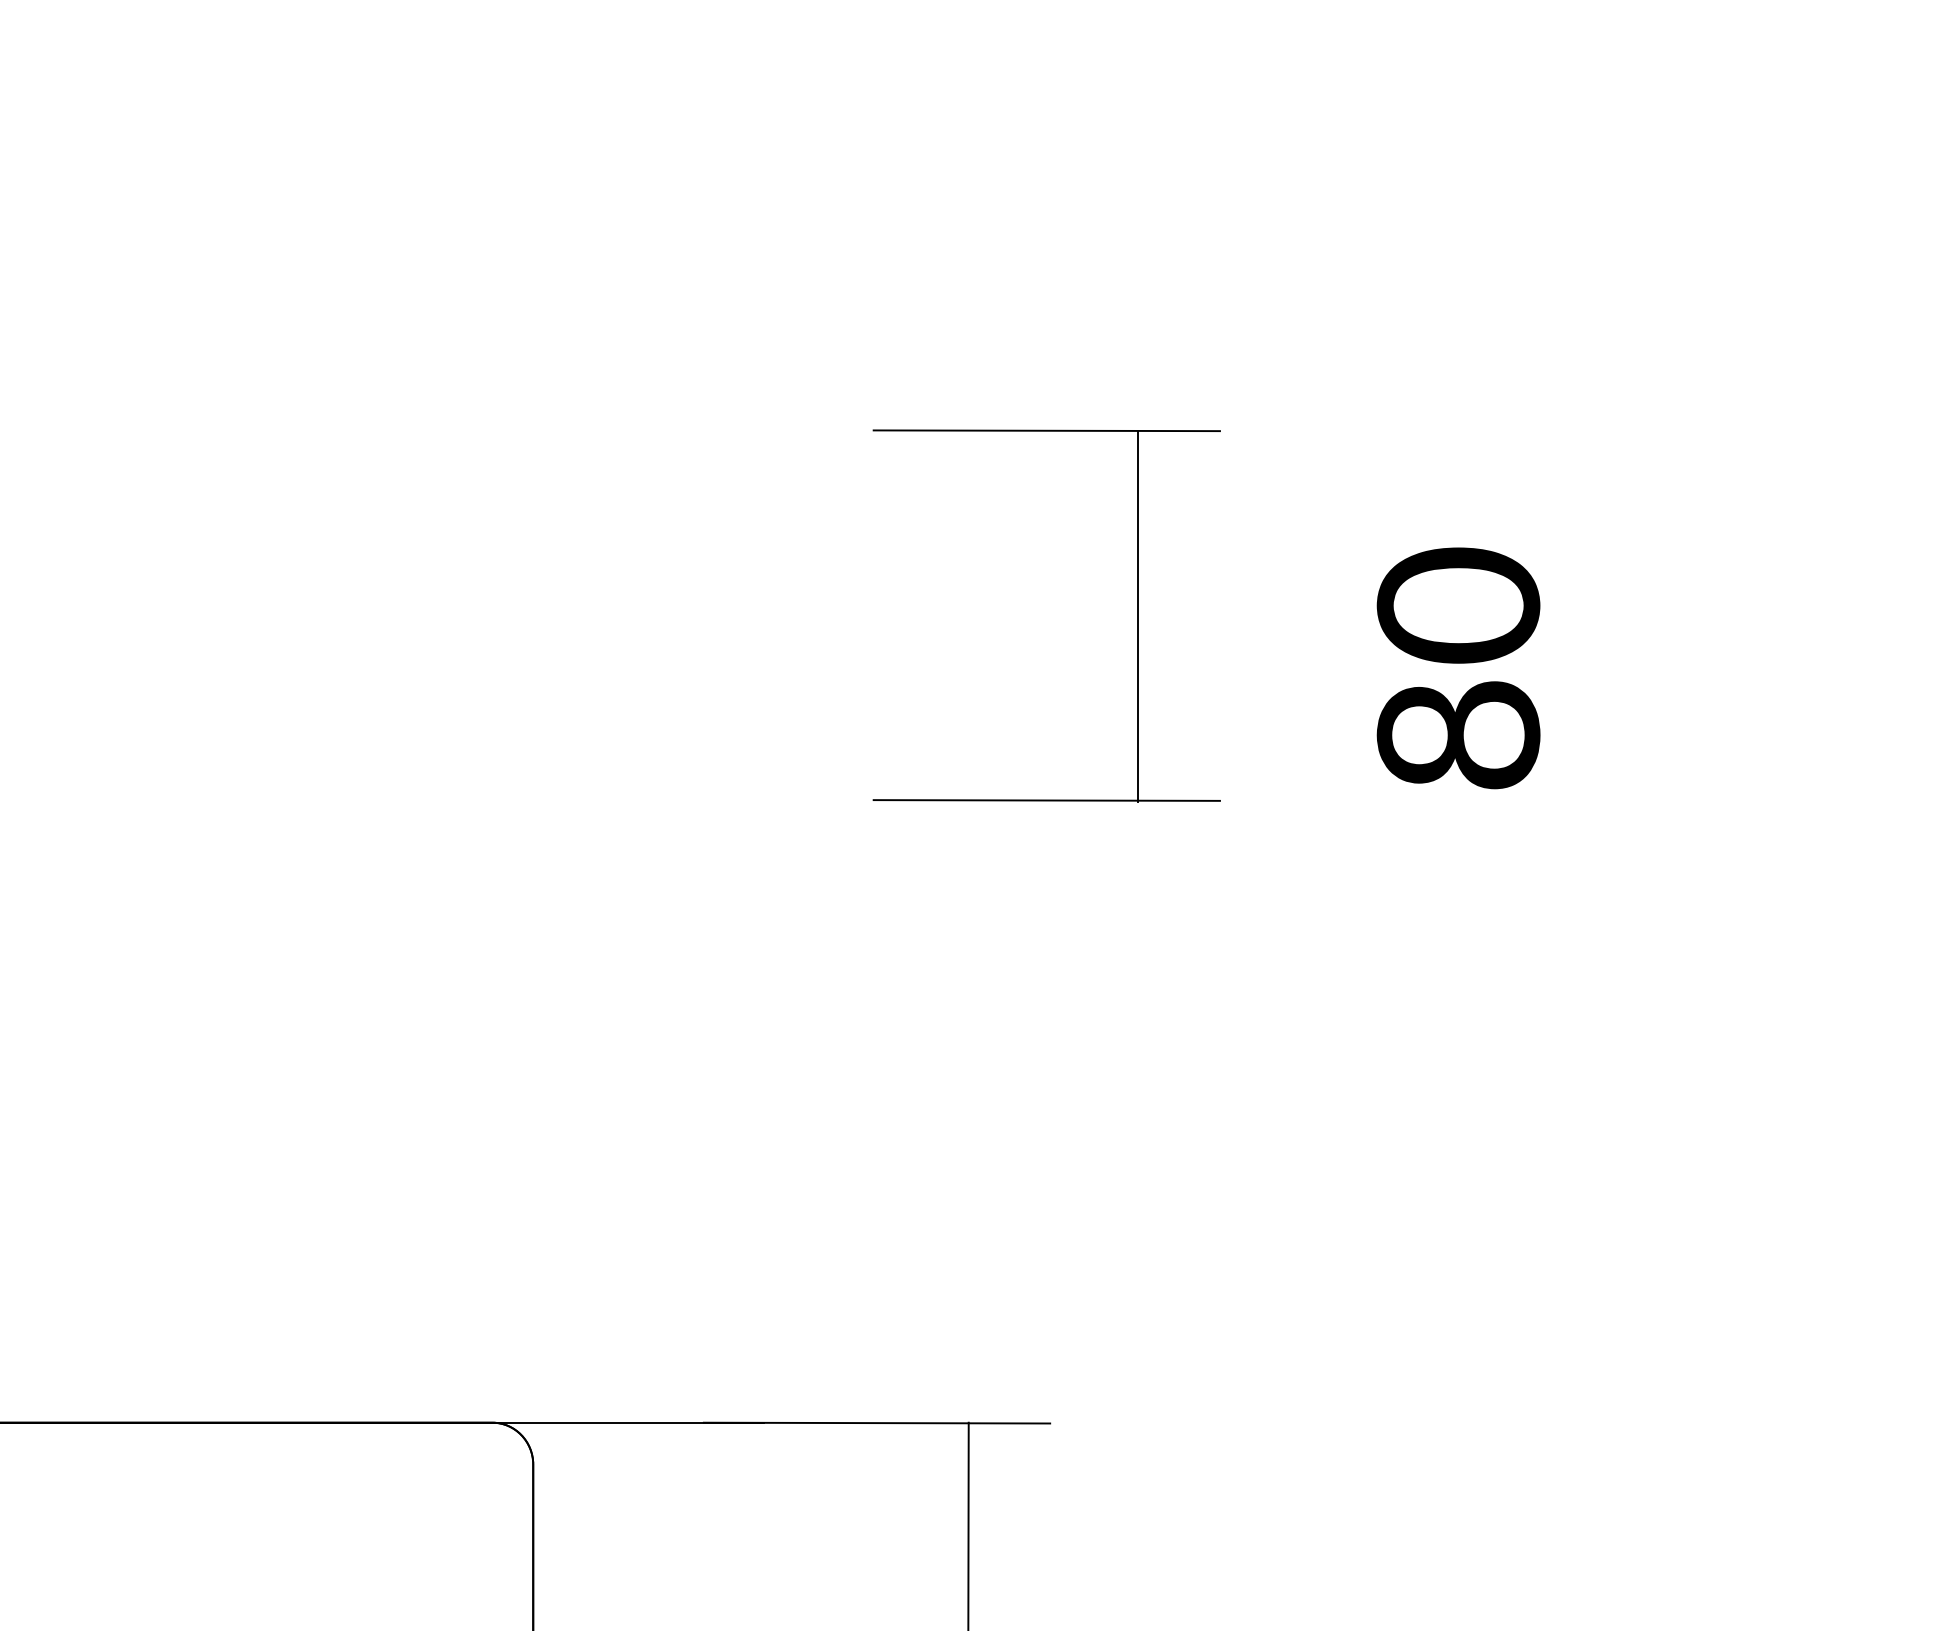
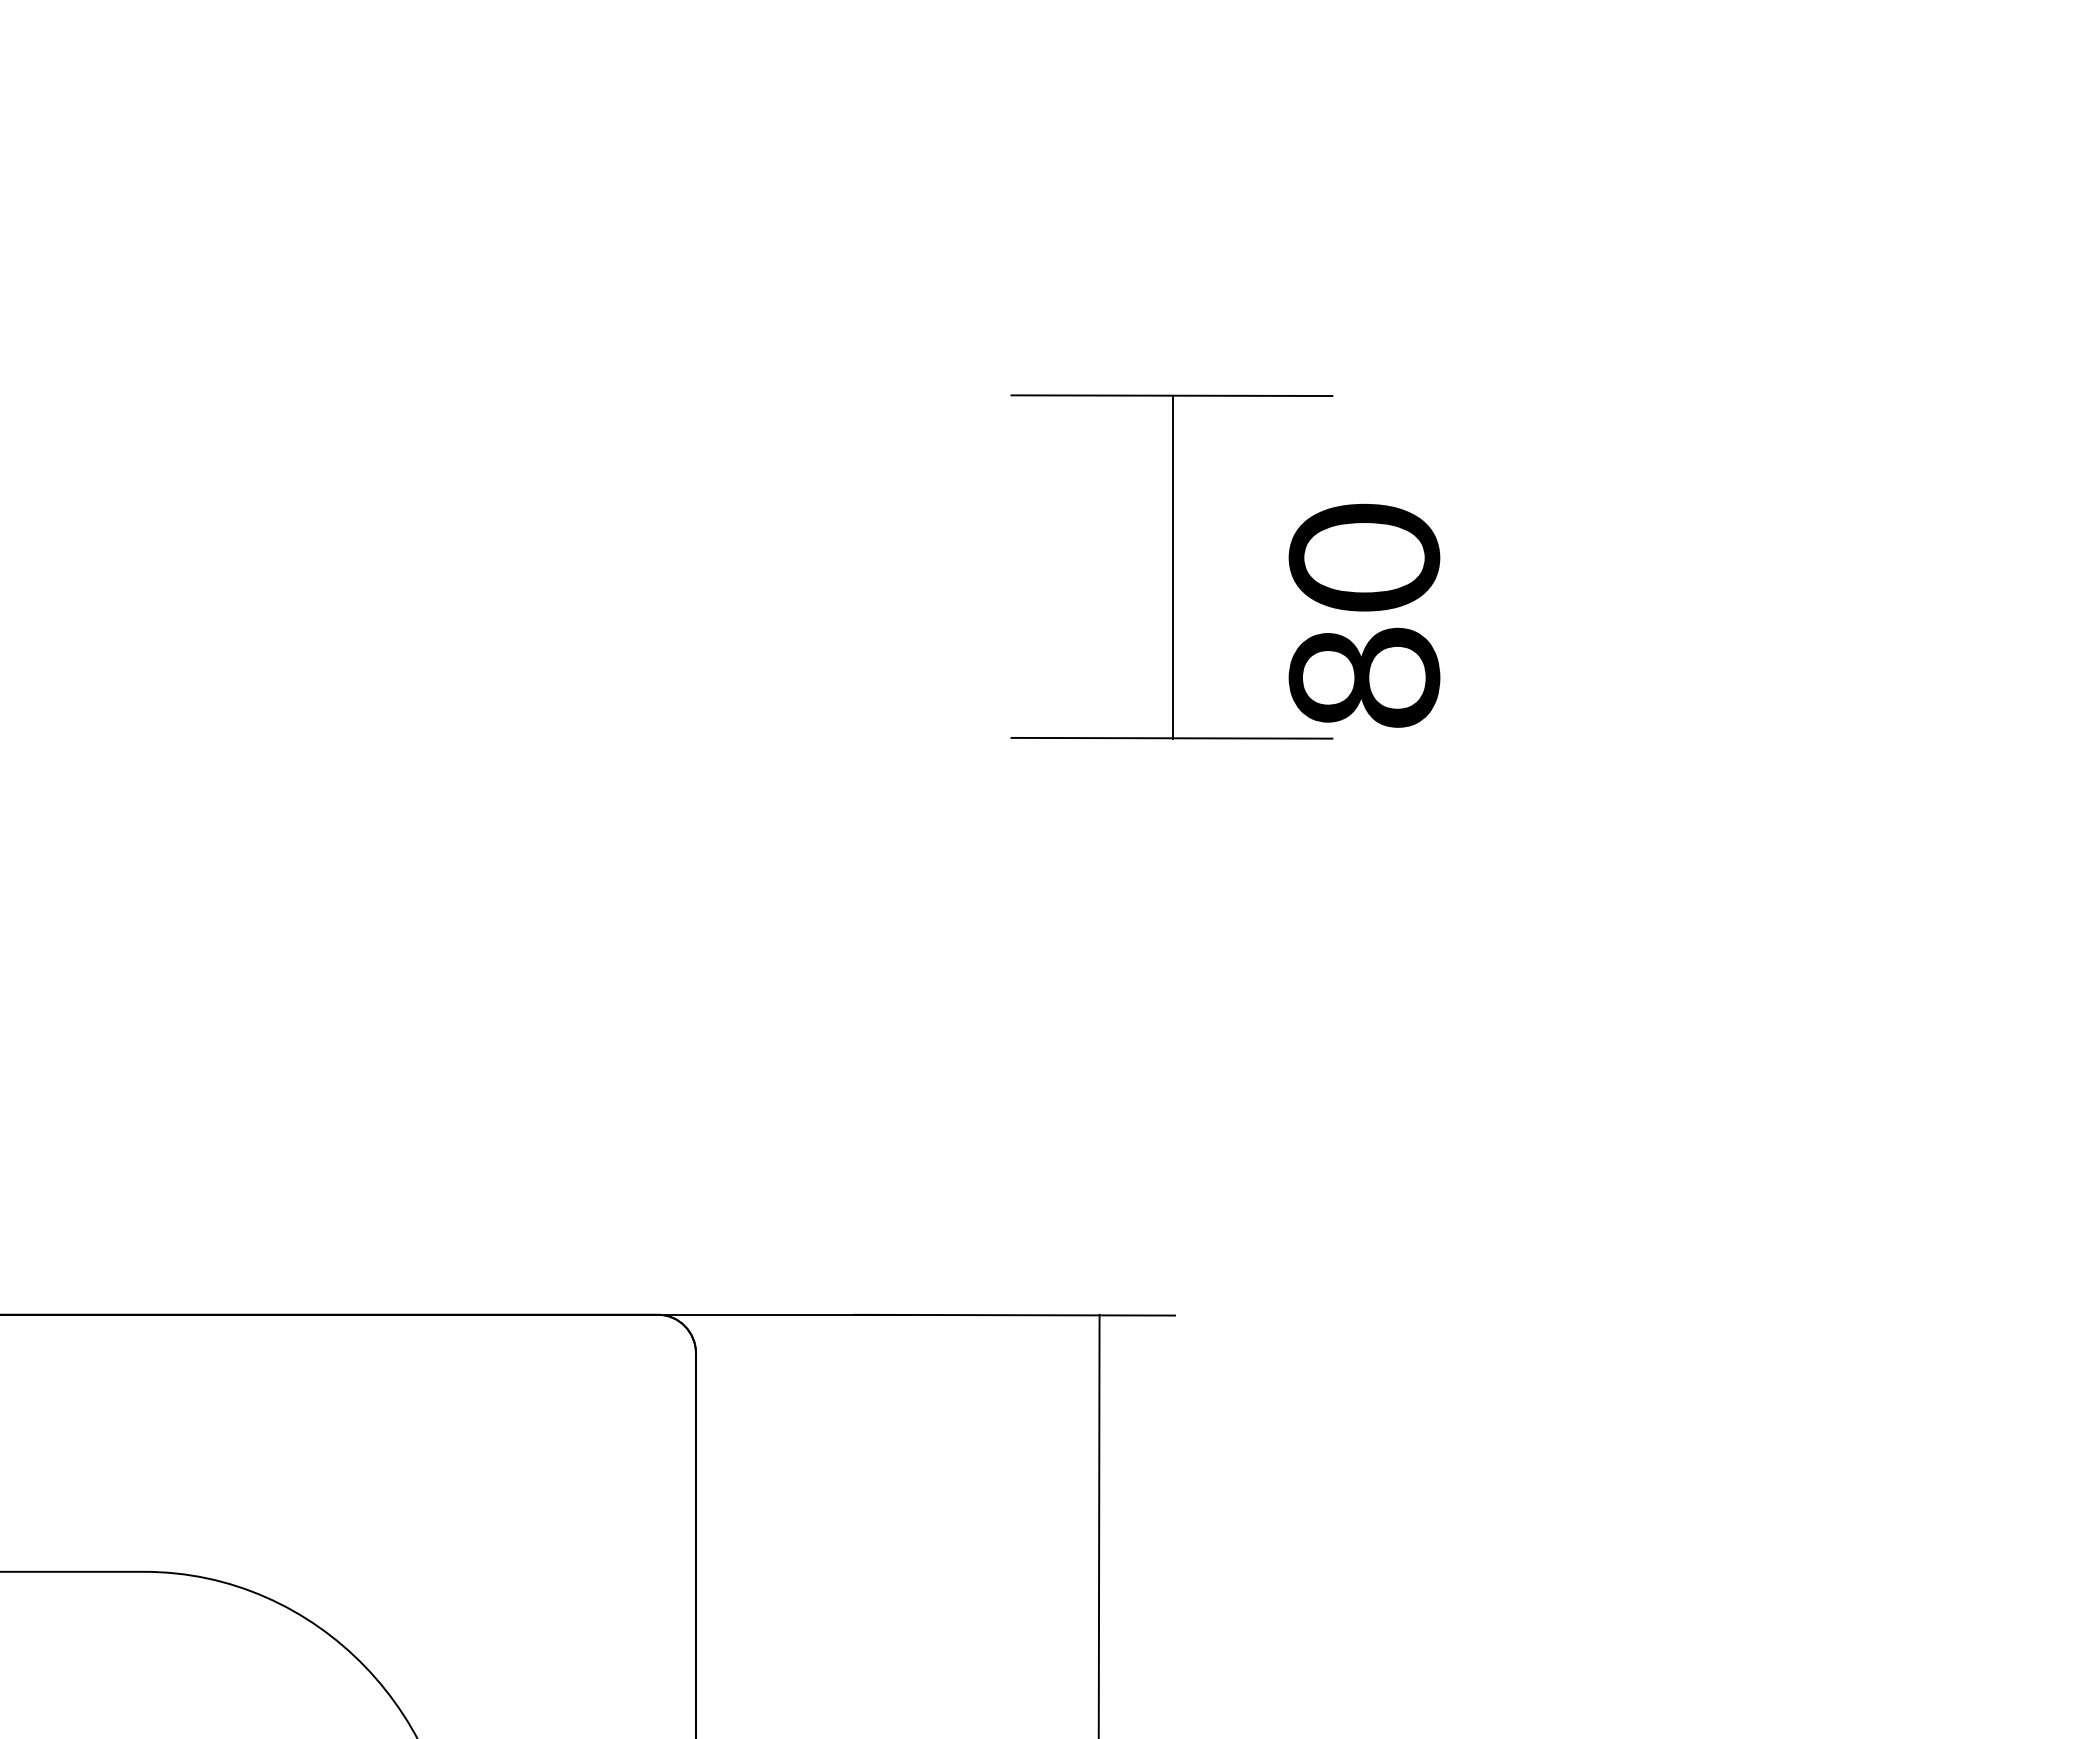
line: (1138, 616) -> (1172, 567), moved
text: (1458, 667) -> (1364, 615), moved

